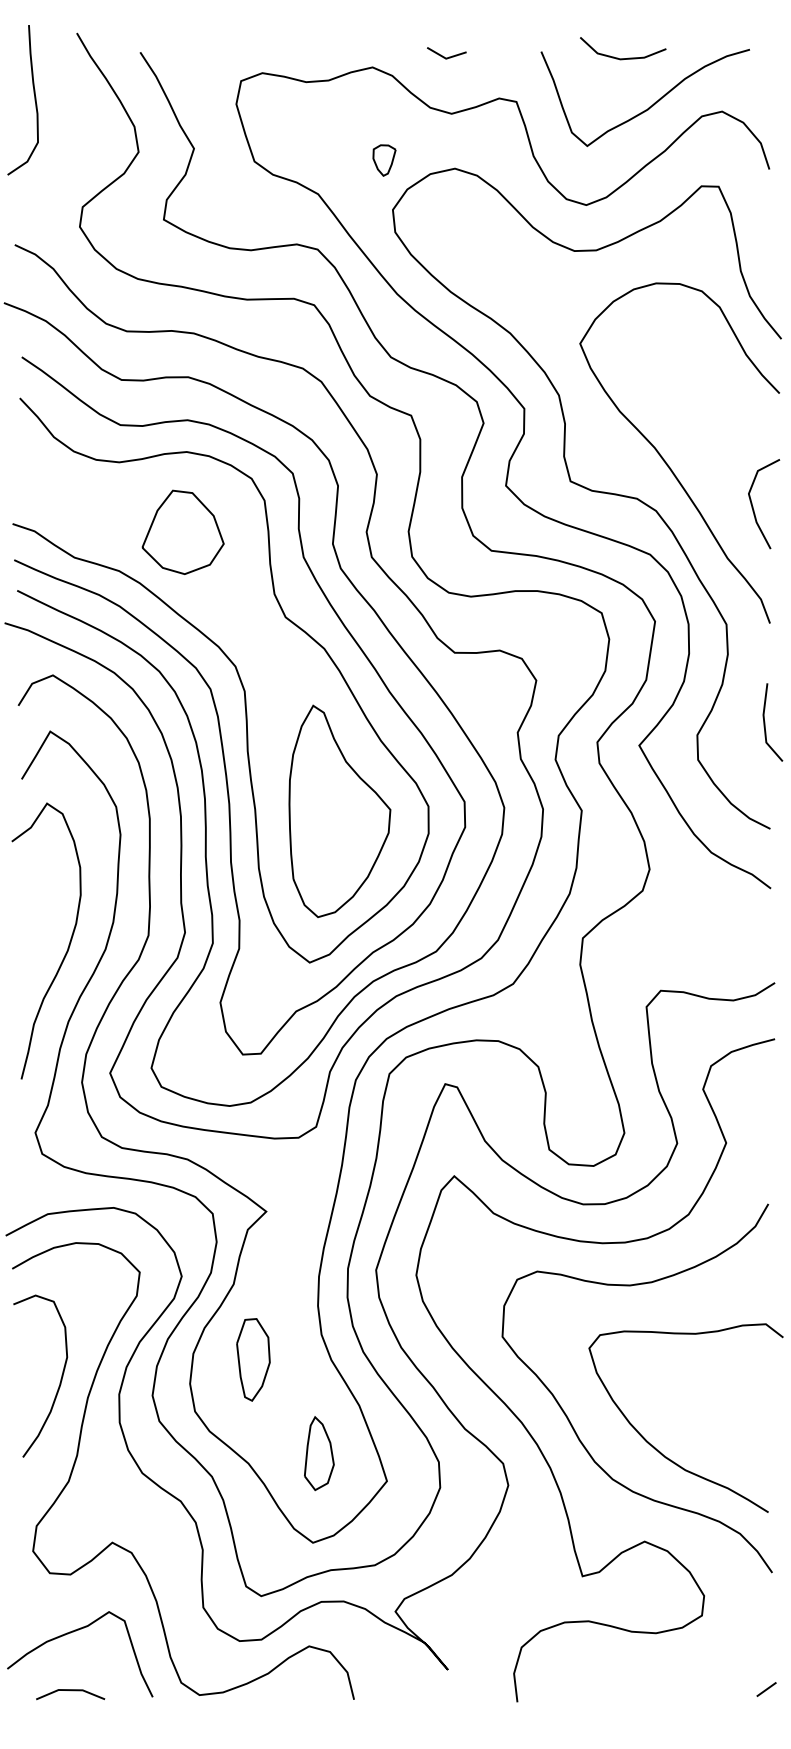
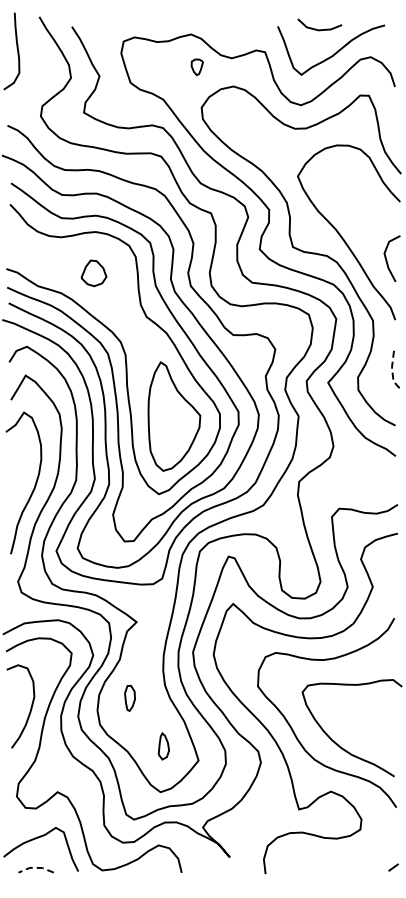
line: (447, 55) -> (229, 28), removed
part: (382, 160) -> (196, 67), moved
part: (182, 532) -> (93, 273), size x0.6
line: (764, 725) -> (392, 372), solid -> dashed
part: (252, 1360) -> (129, 698), size x0.6
part: (318, 1453) -> (163, 746), size x0.7
line: (69, 1689) -> (35, 867), solid -> dashed

